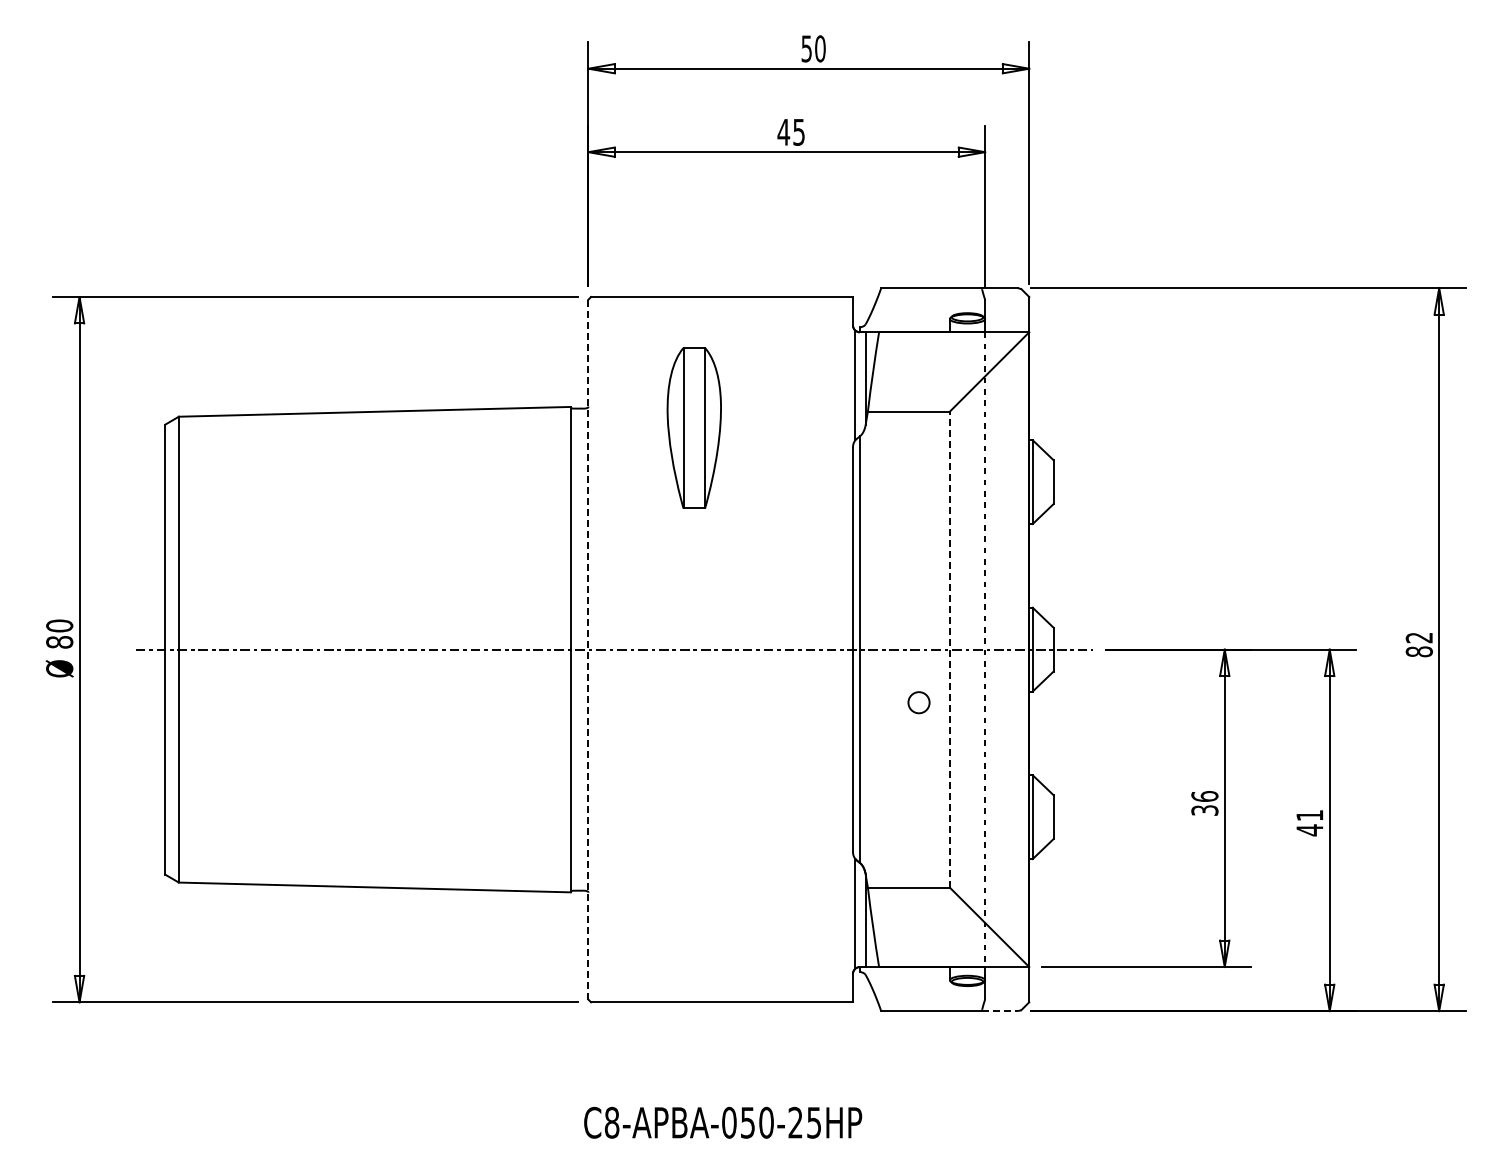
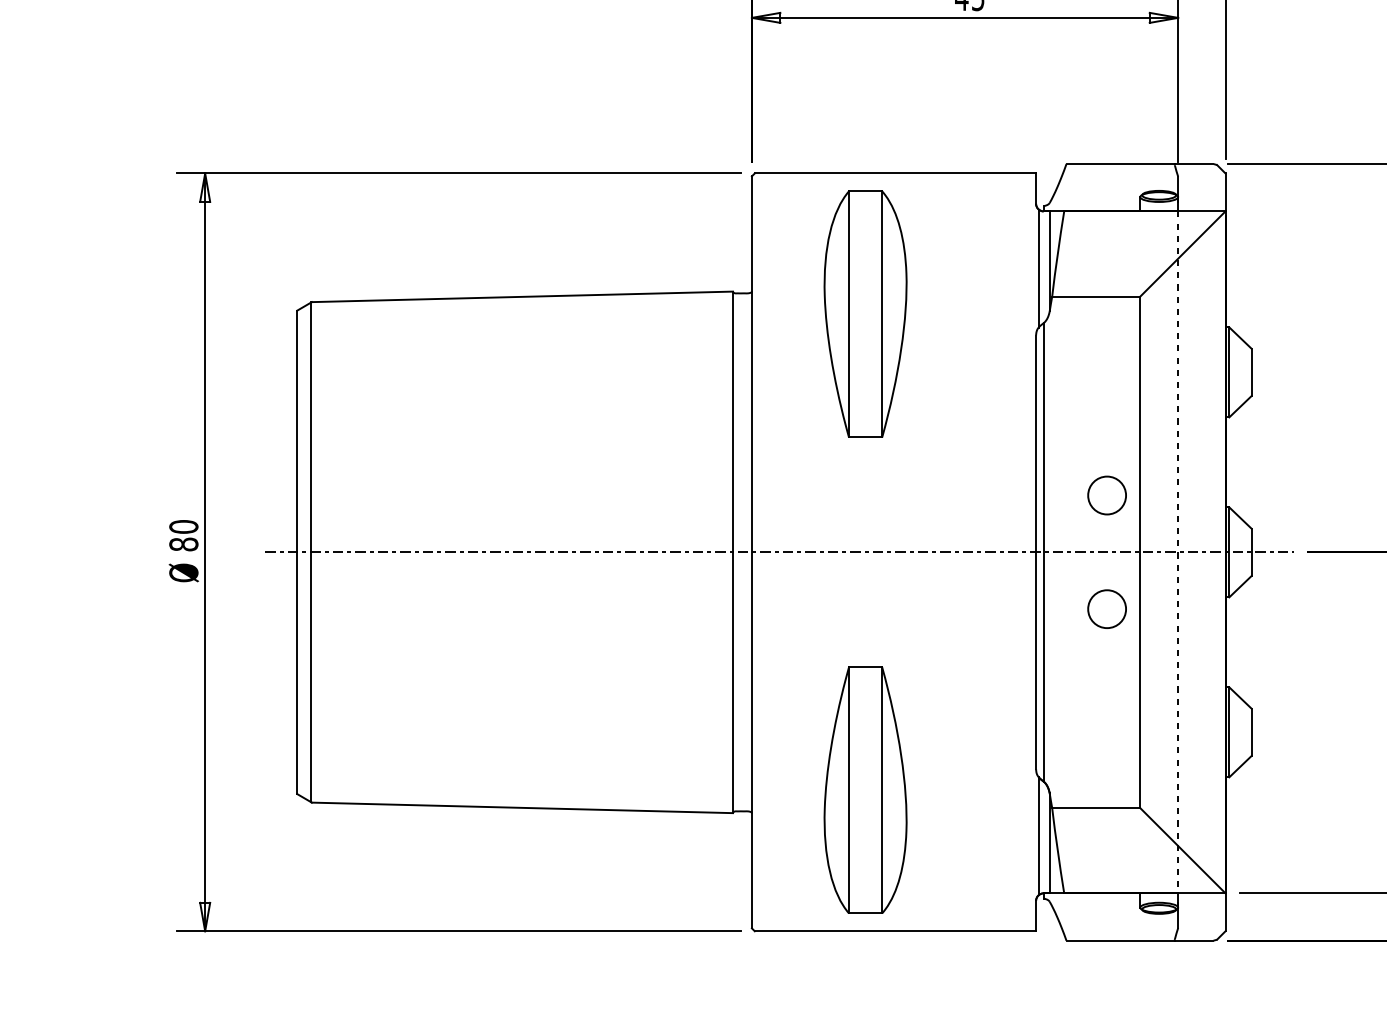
part: (694, 428) -> (865, 314), size x1.43
circle: (918, 596) -> (1106, 495), added
line: (588, 649) -> (751, 552), dashed -> solid
line: (949, 649) -> (1139, 552), dashed -> solid
circle: (918, 702) -> (1106, 609), size x1.67
part: (694, 871) -> (865, 790), added
line: (1000, 1011) -> (1194, 941), dashed -> solid

